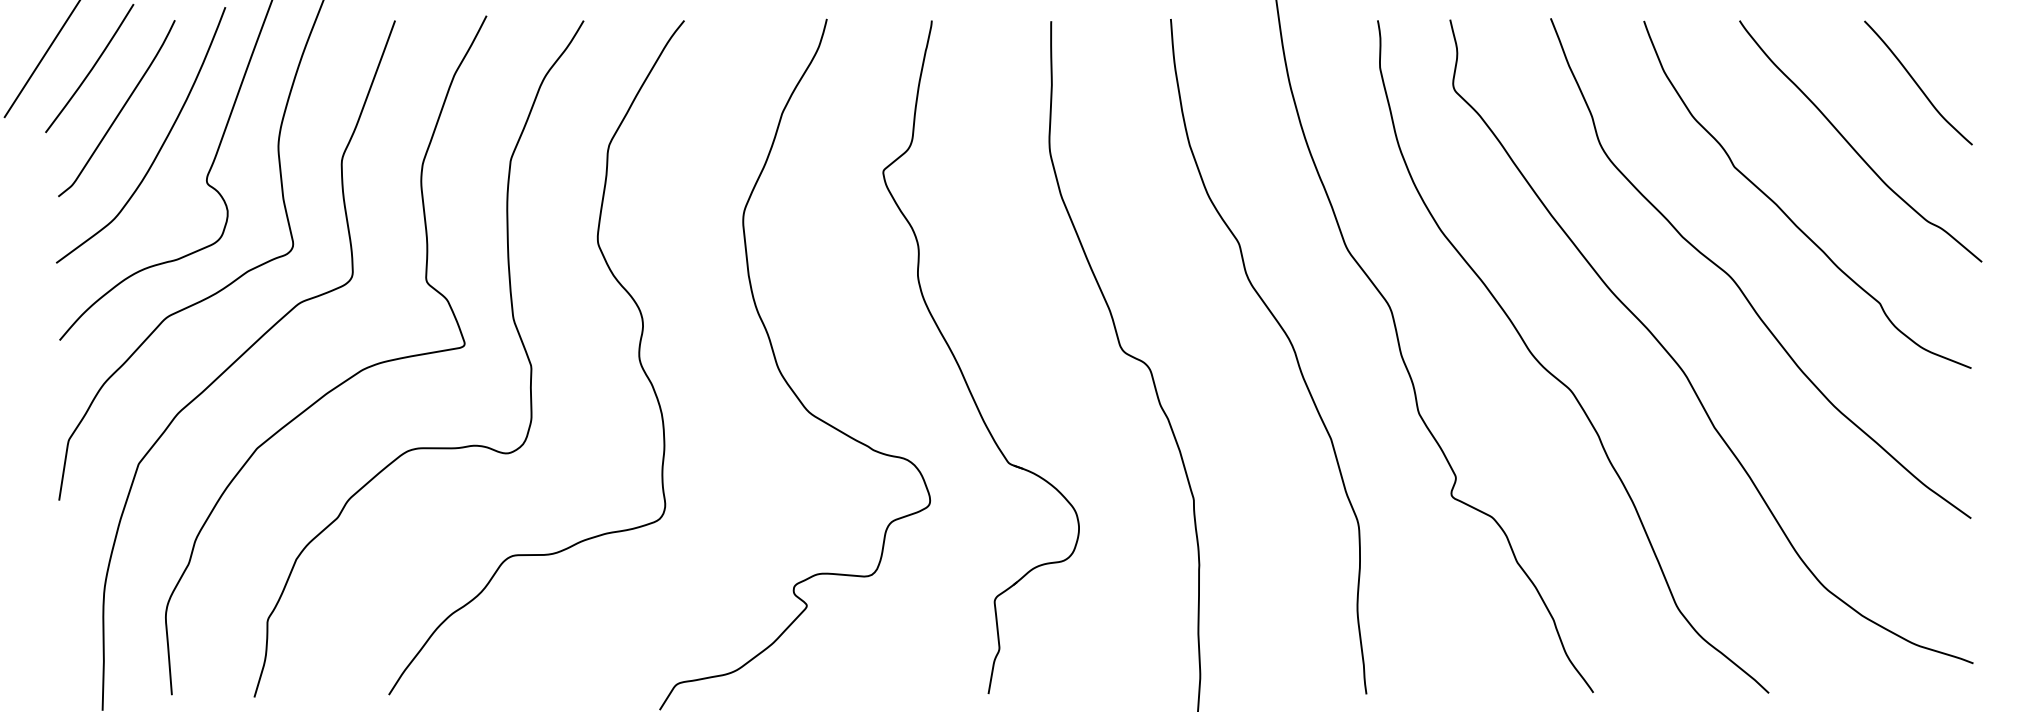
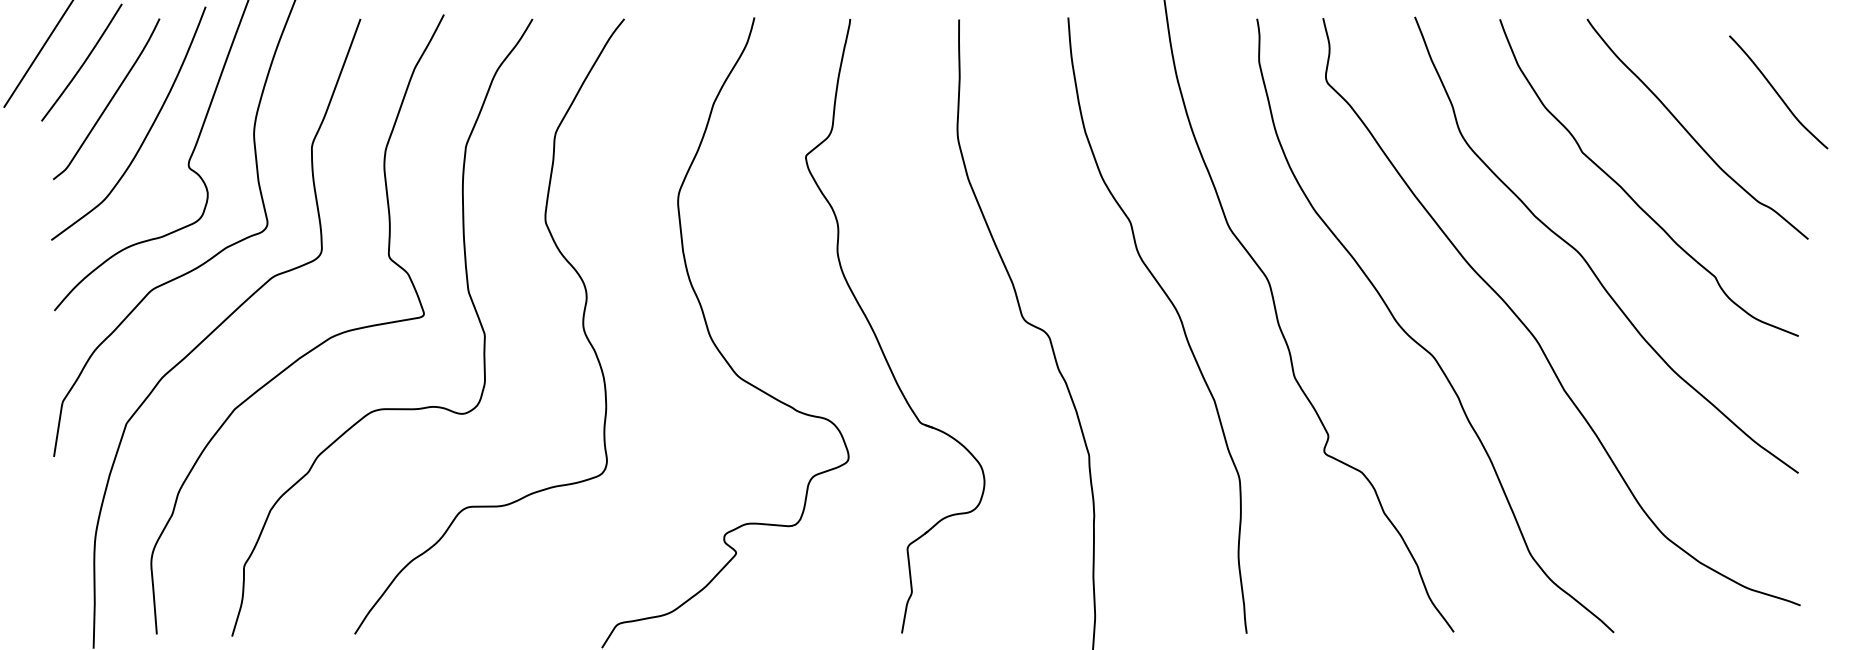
curve: (1917, 83) -> (1777, 92), moved

